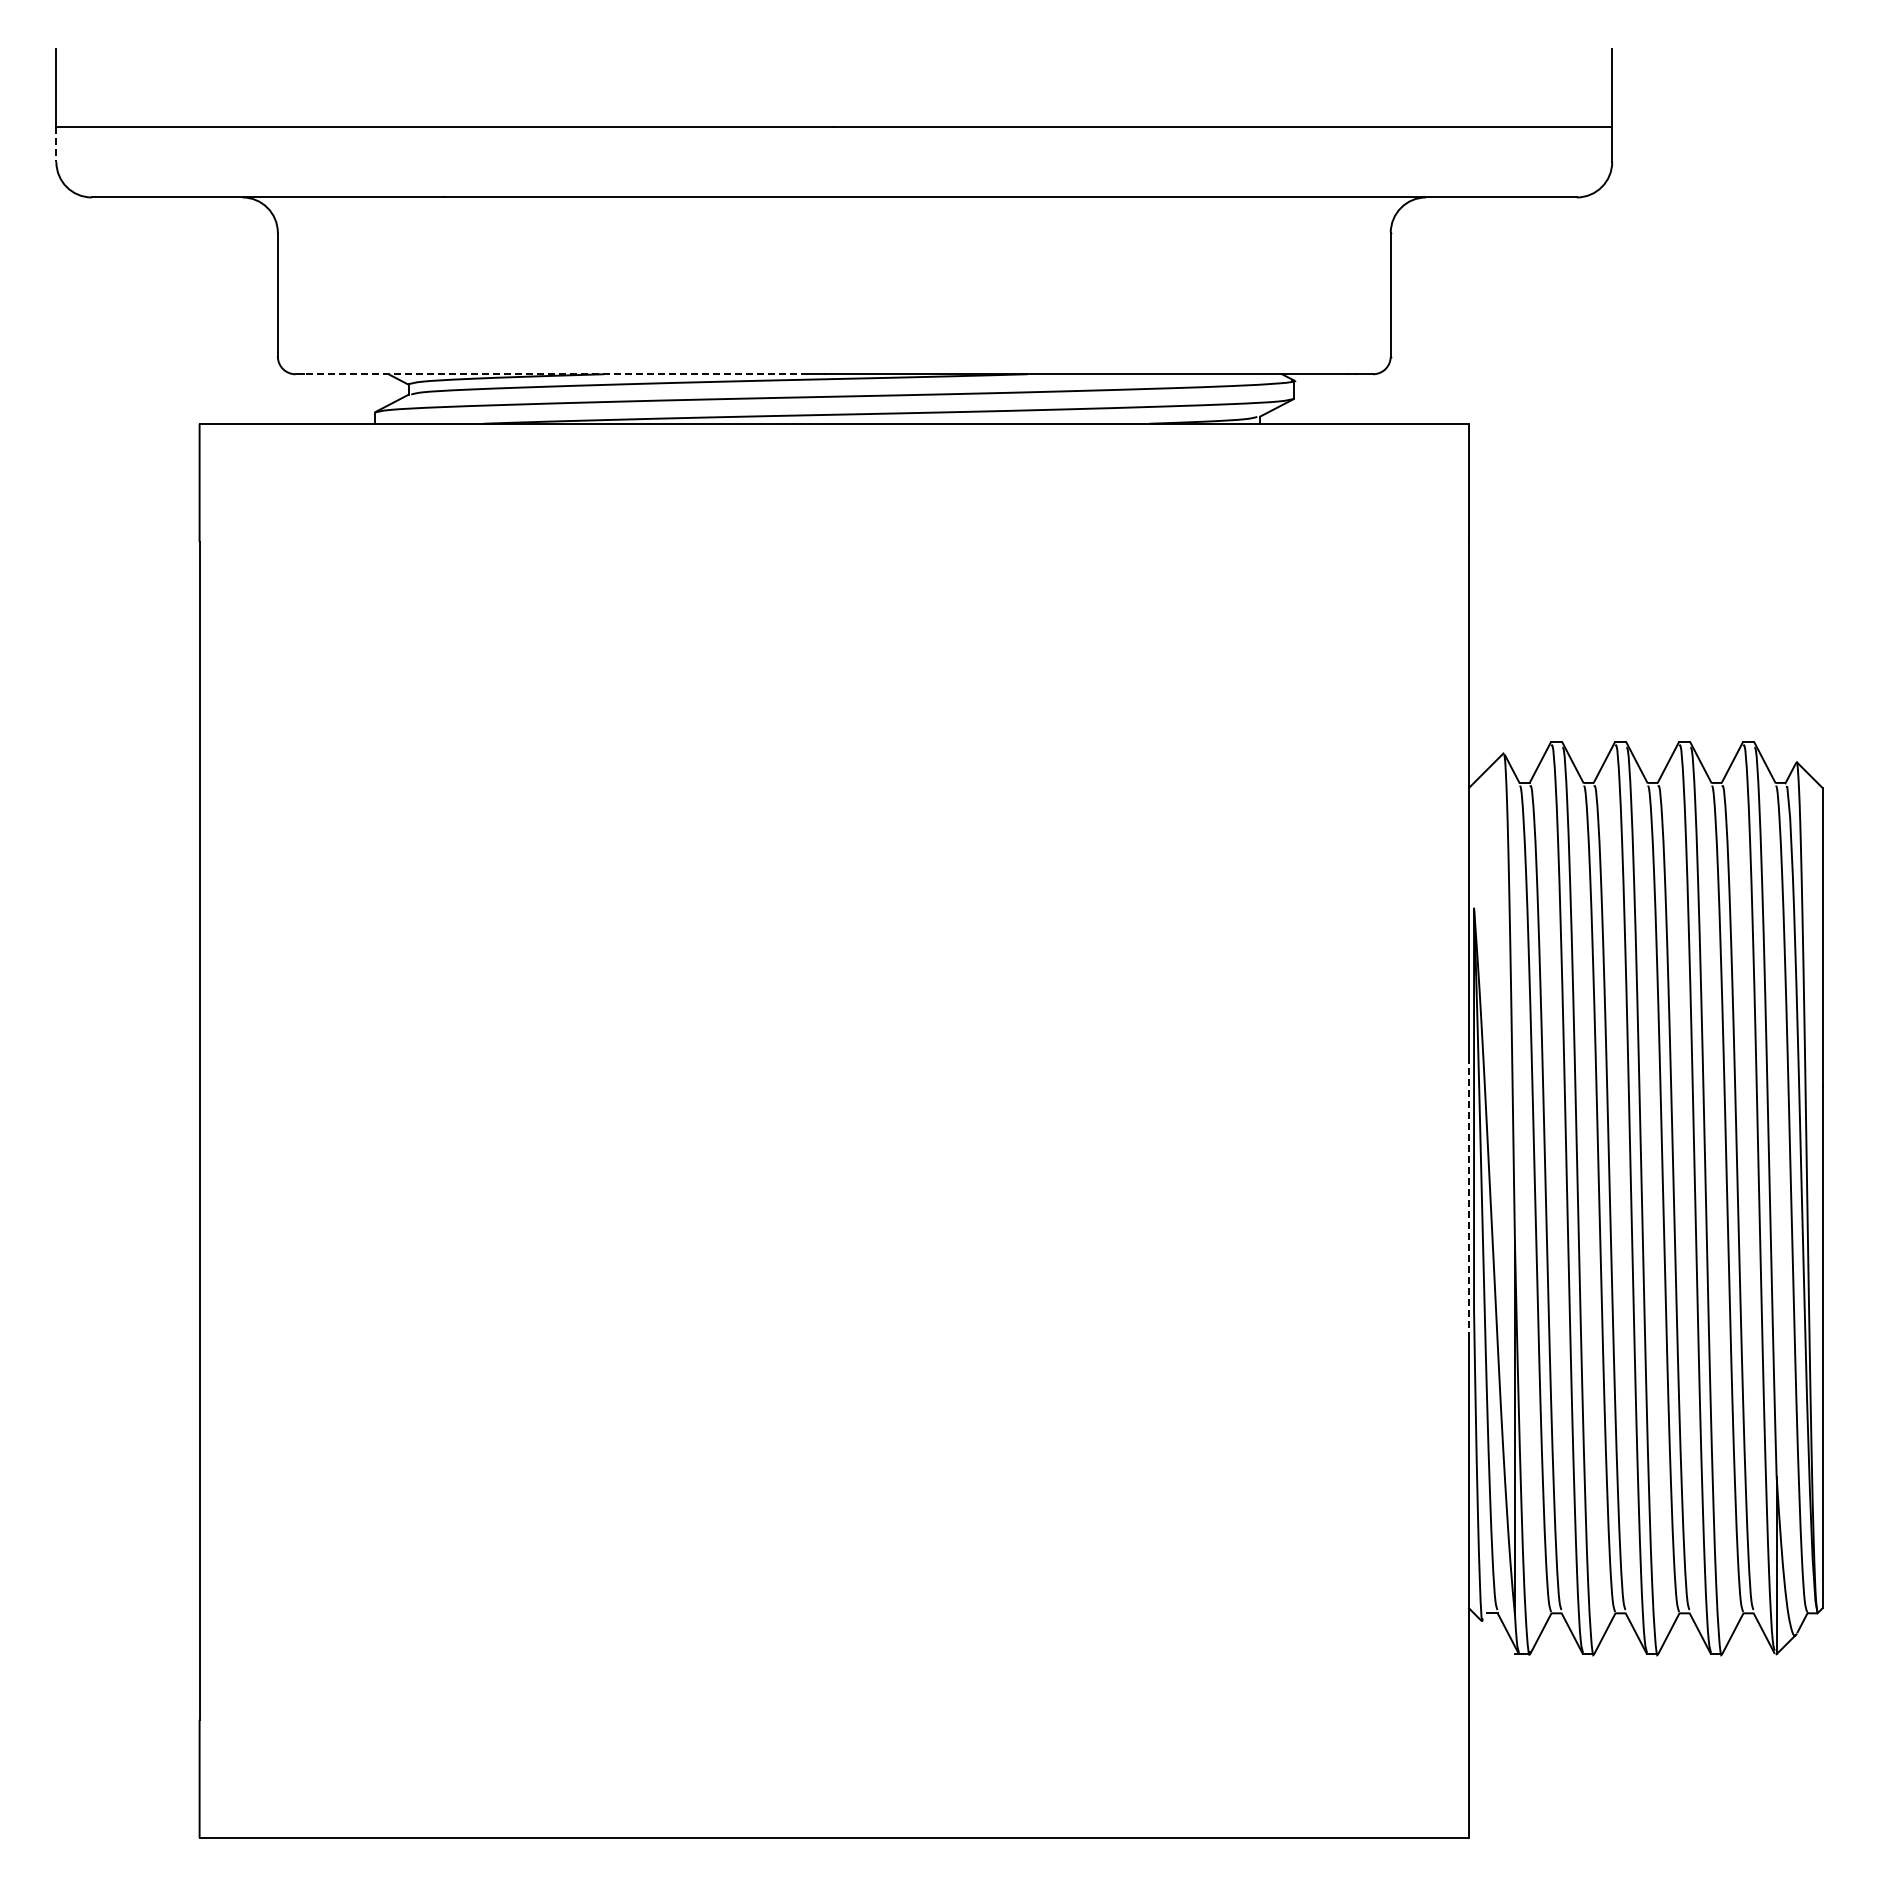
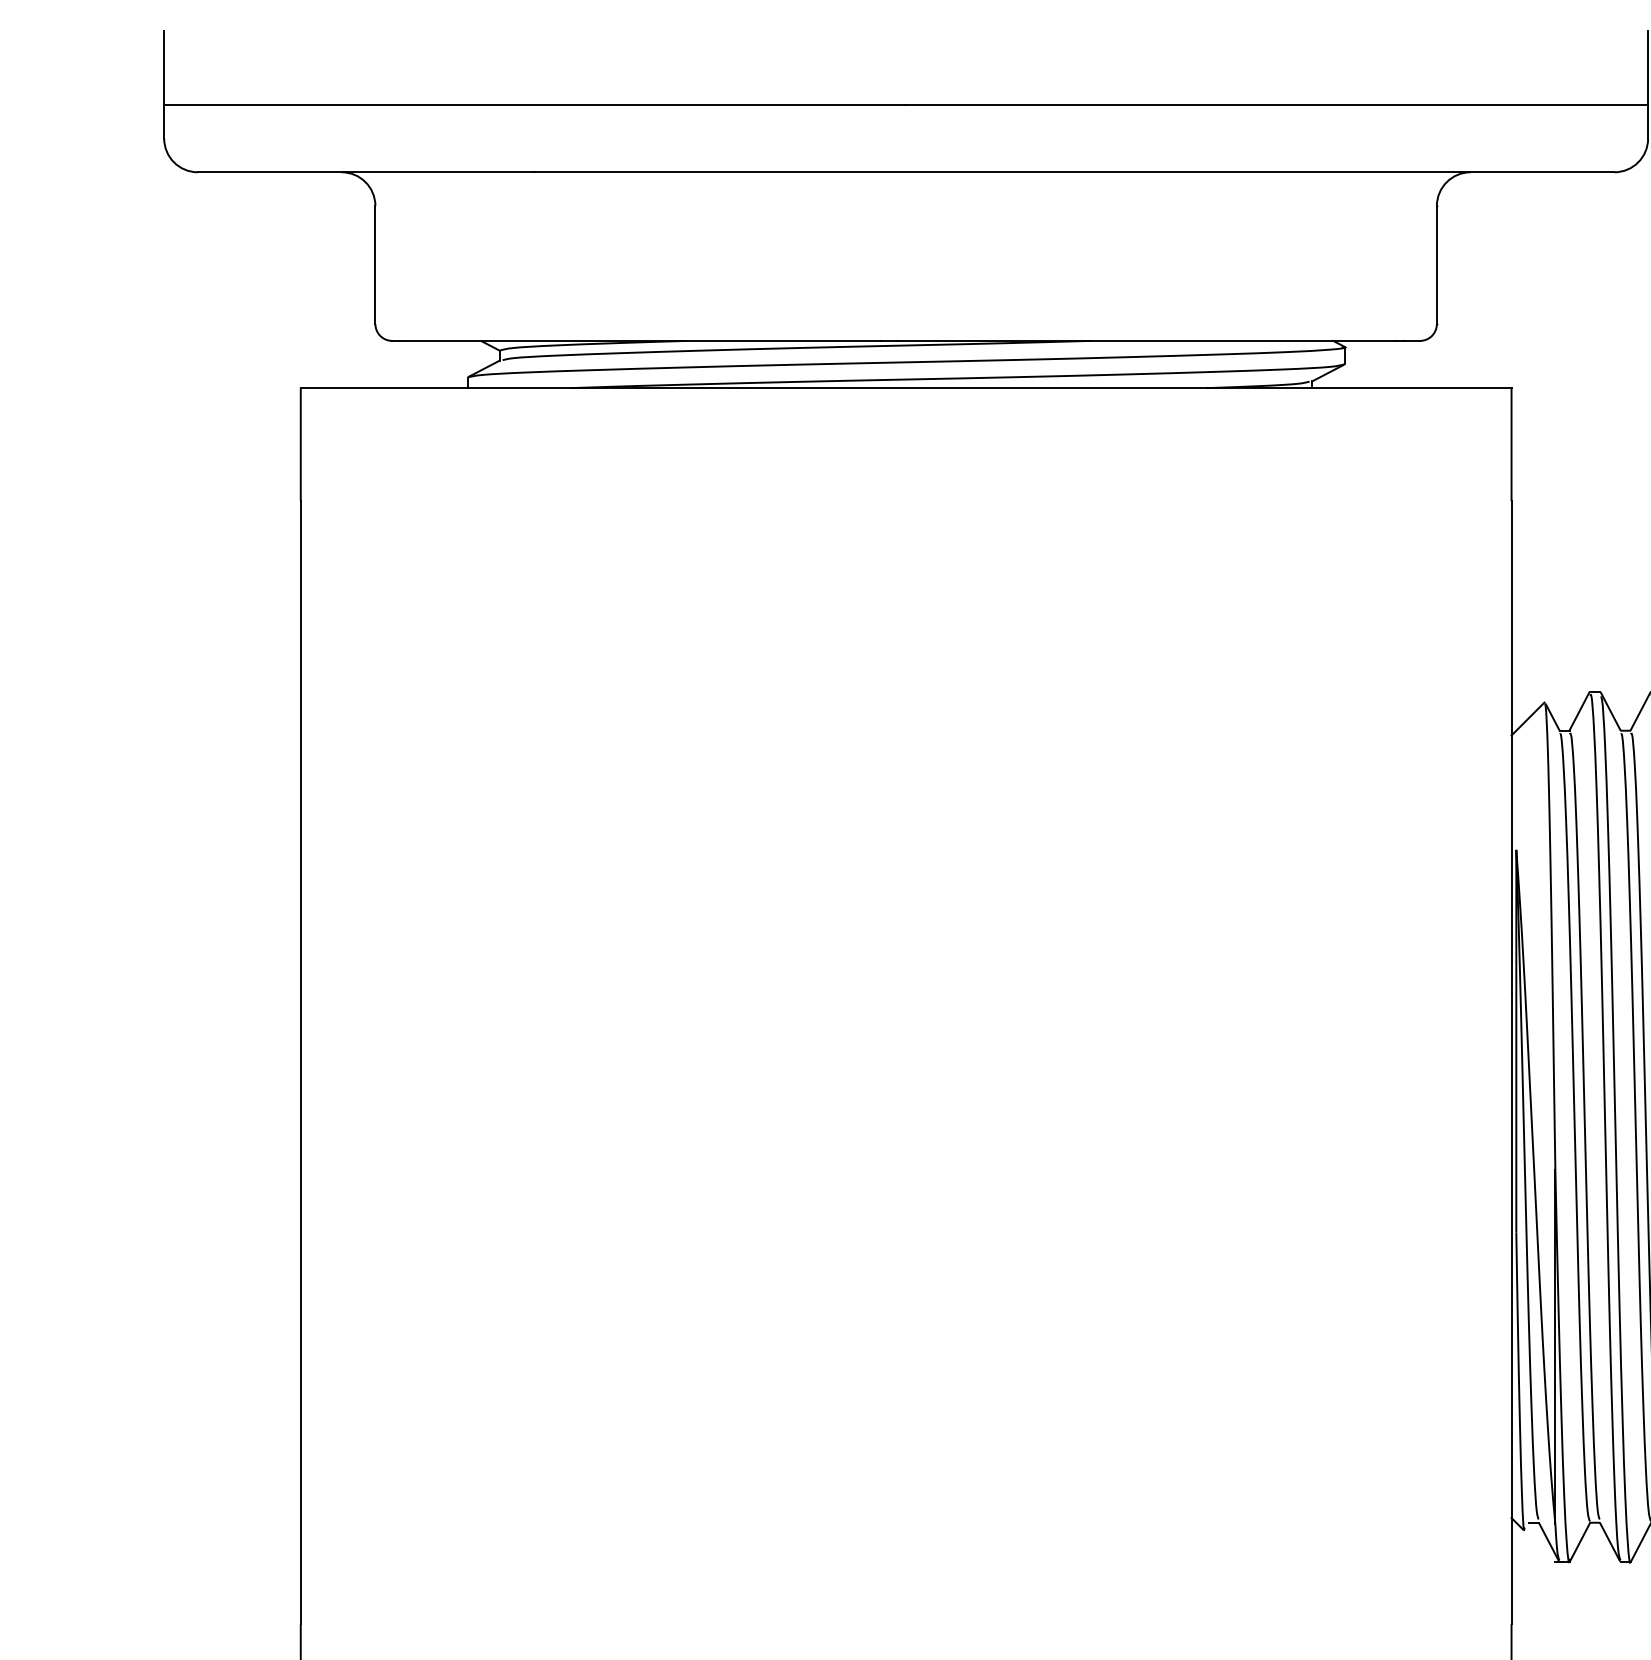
line: (56, 144) -> (164, 121), dashed -> solid
line: (555, 374) -> (640, 341), dashed -> solid
line: (1469, 1197) -> (1511, 1126), dashed -> solid

